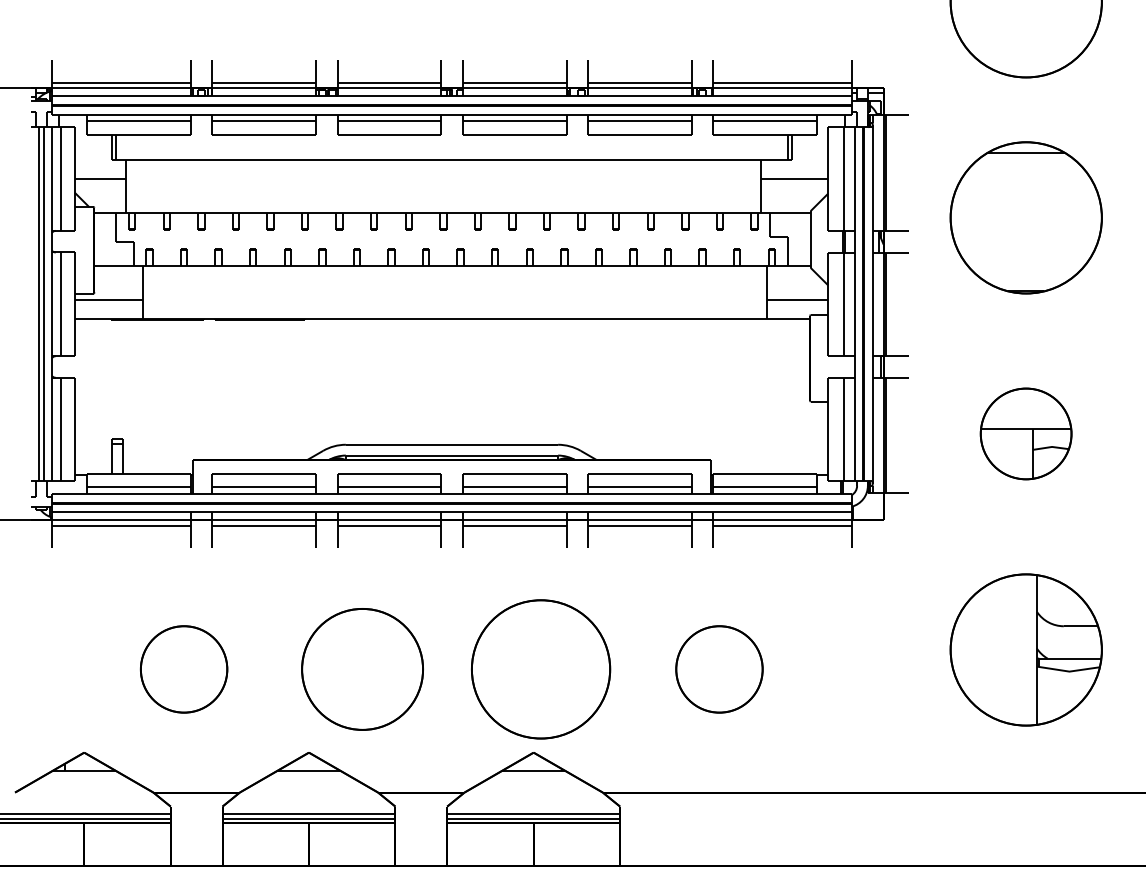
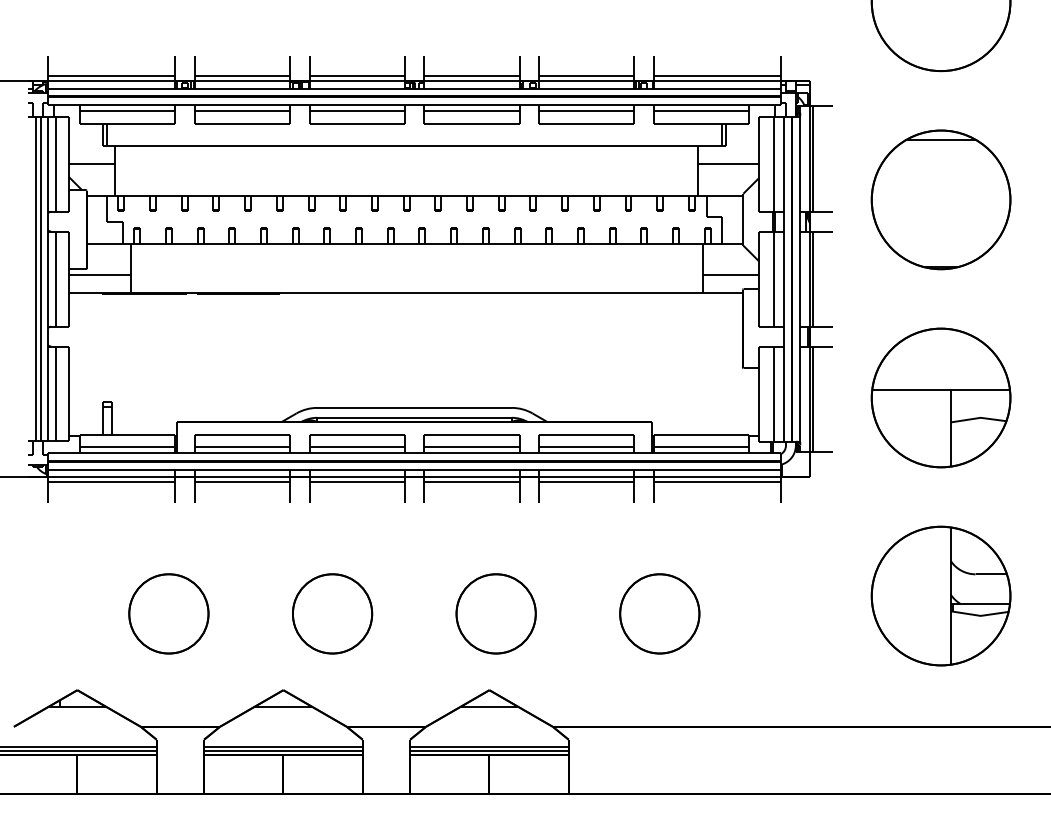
part: (1025, 433) -> (940, 397), size x1.67
part: (362, 669) -> (332, 613), size x0.71
part: (540, 669) -> (495, 613), size x0.62

